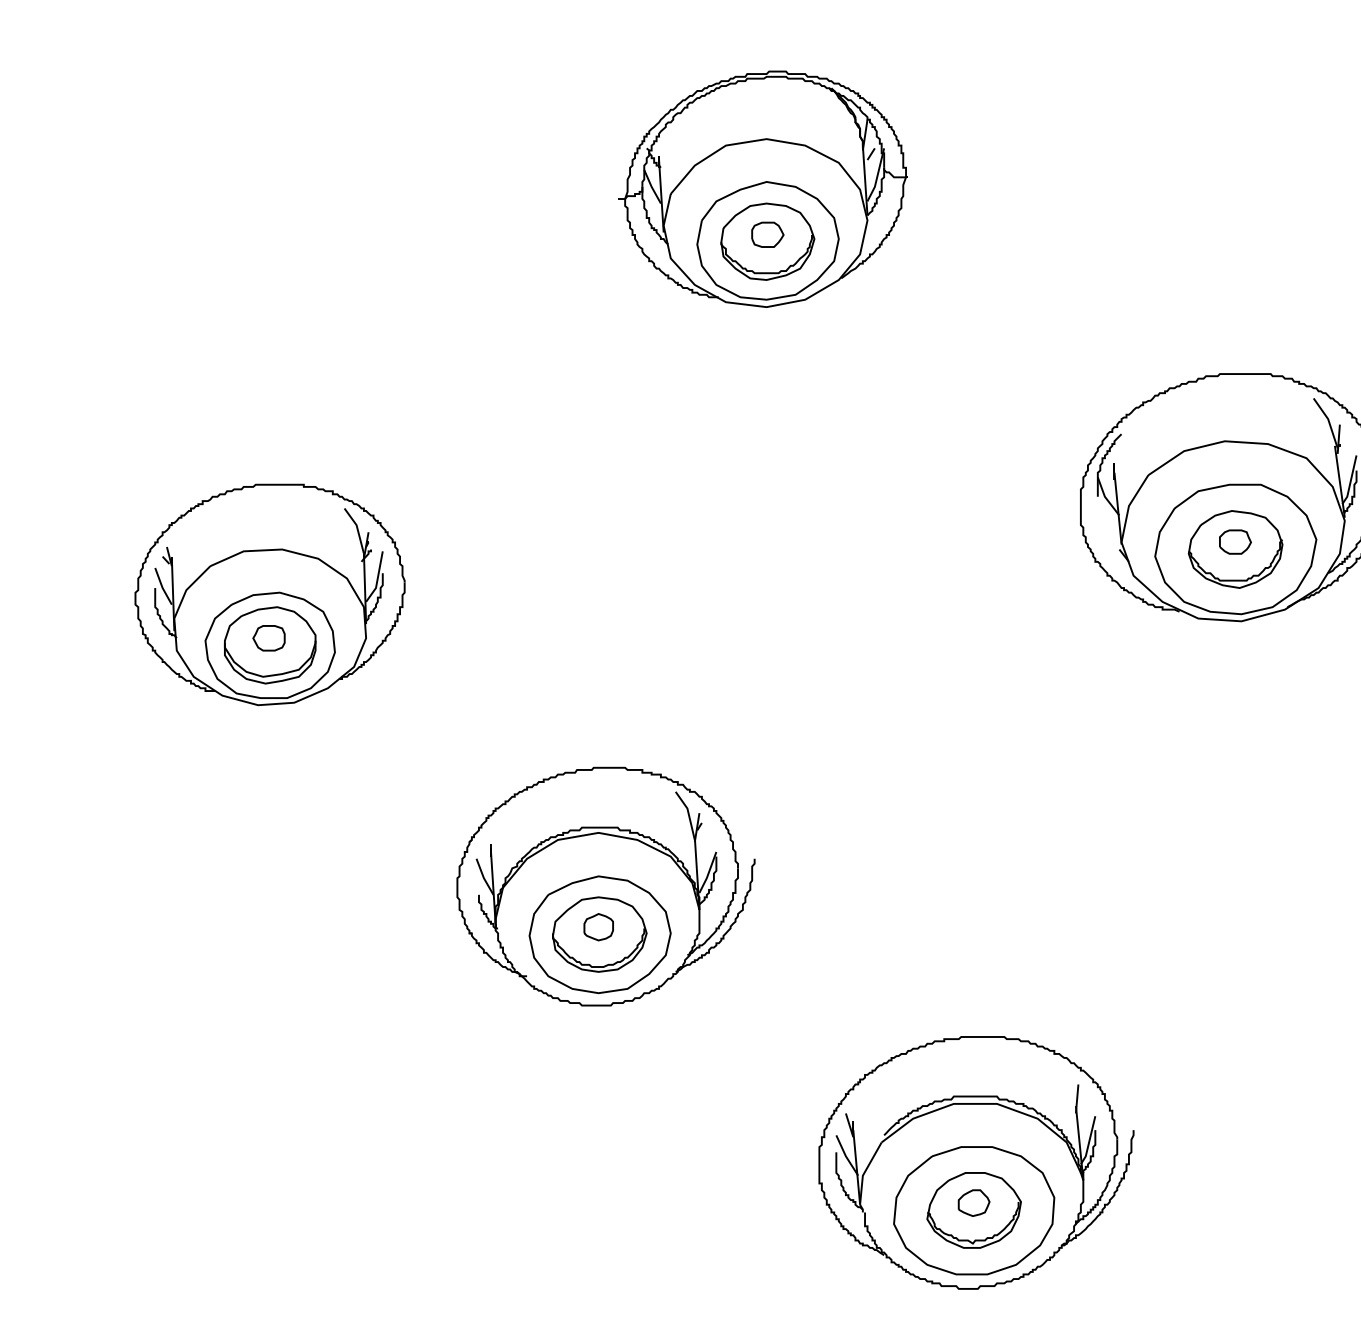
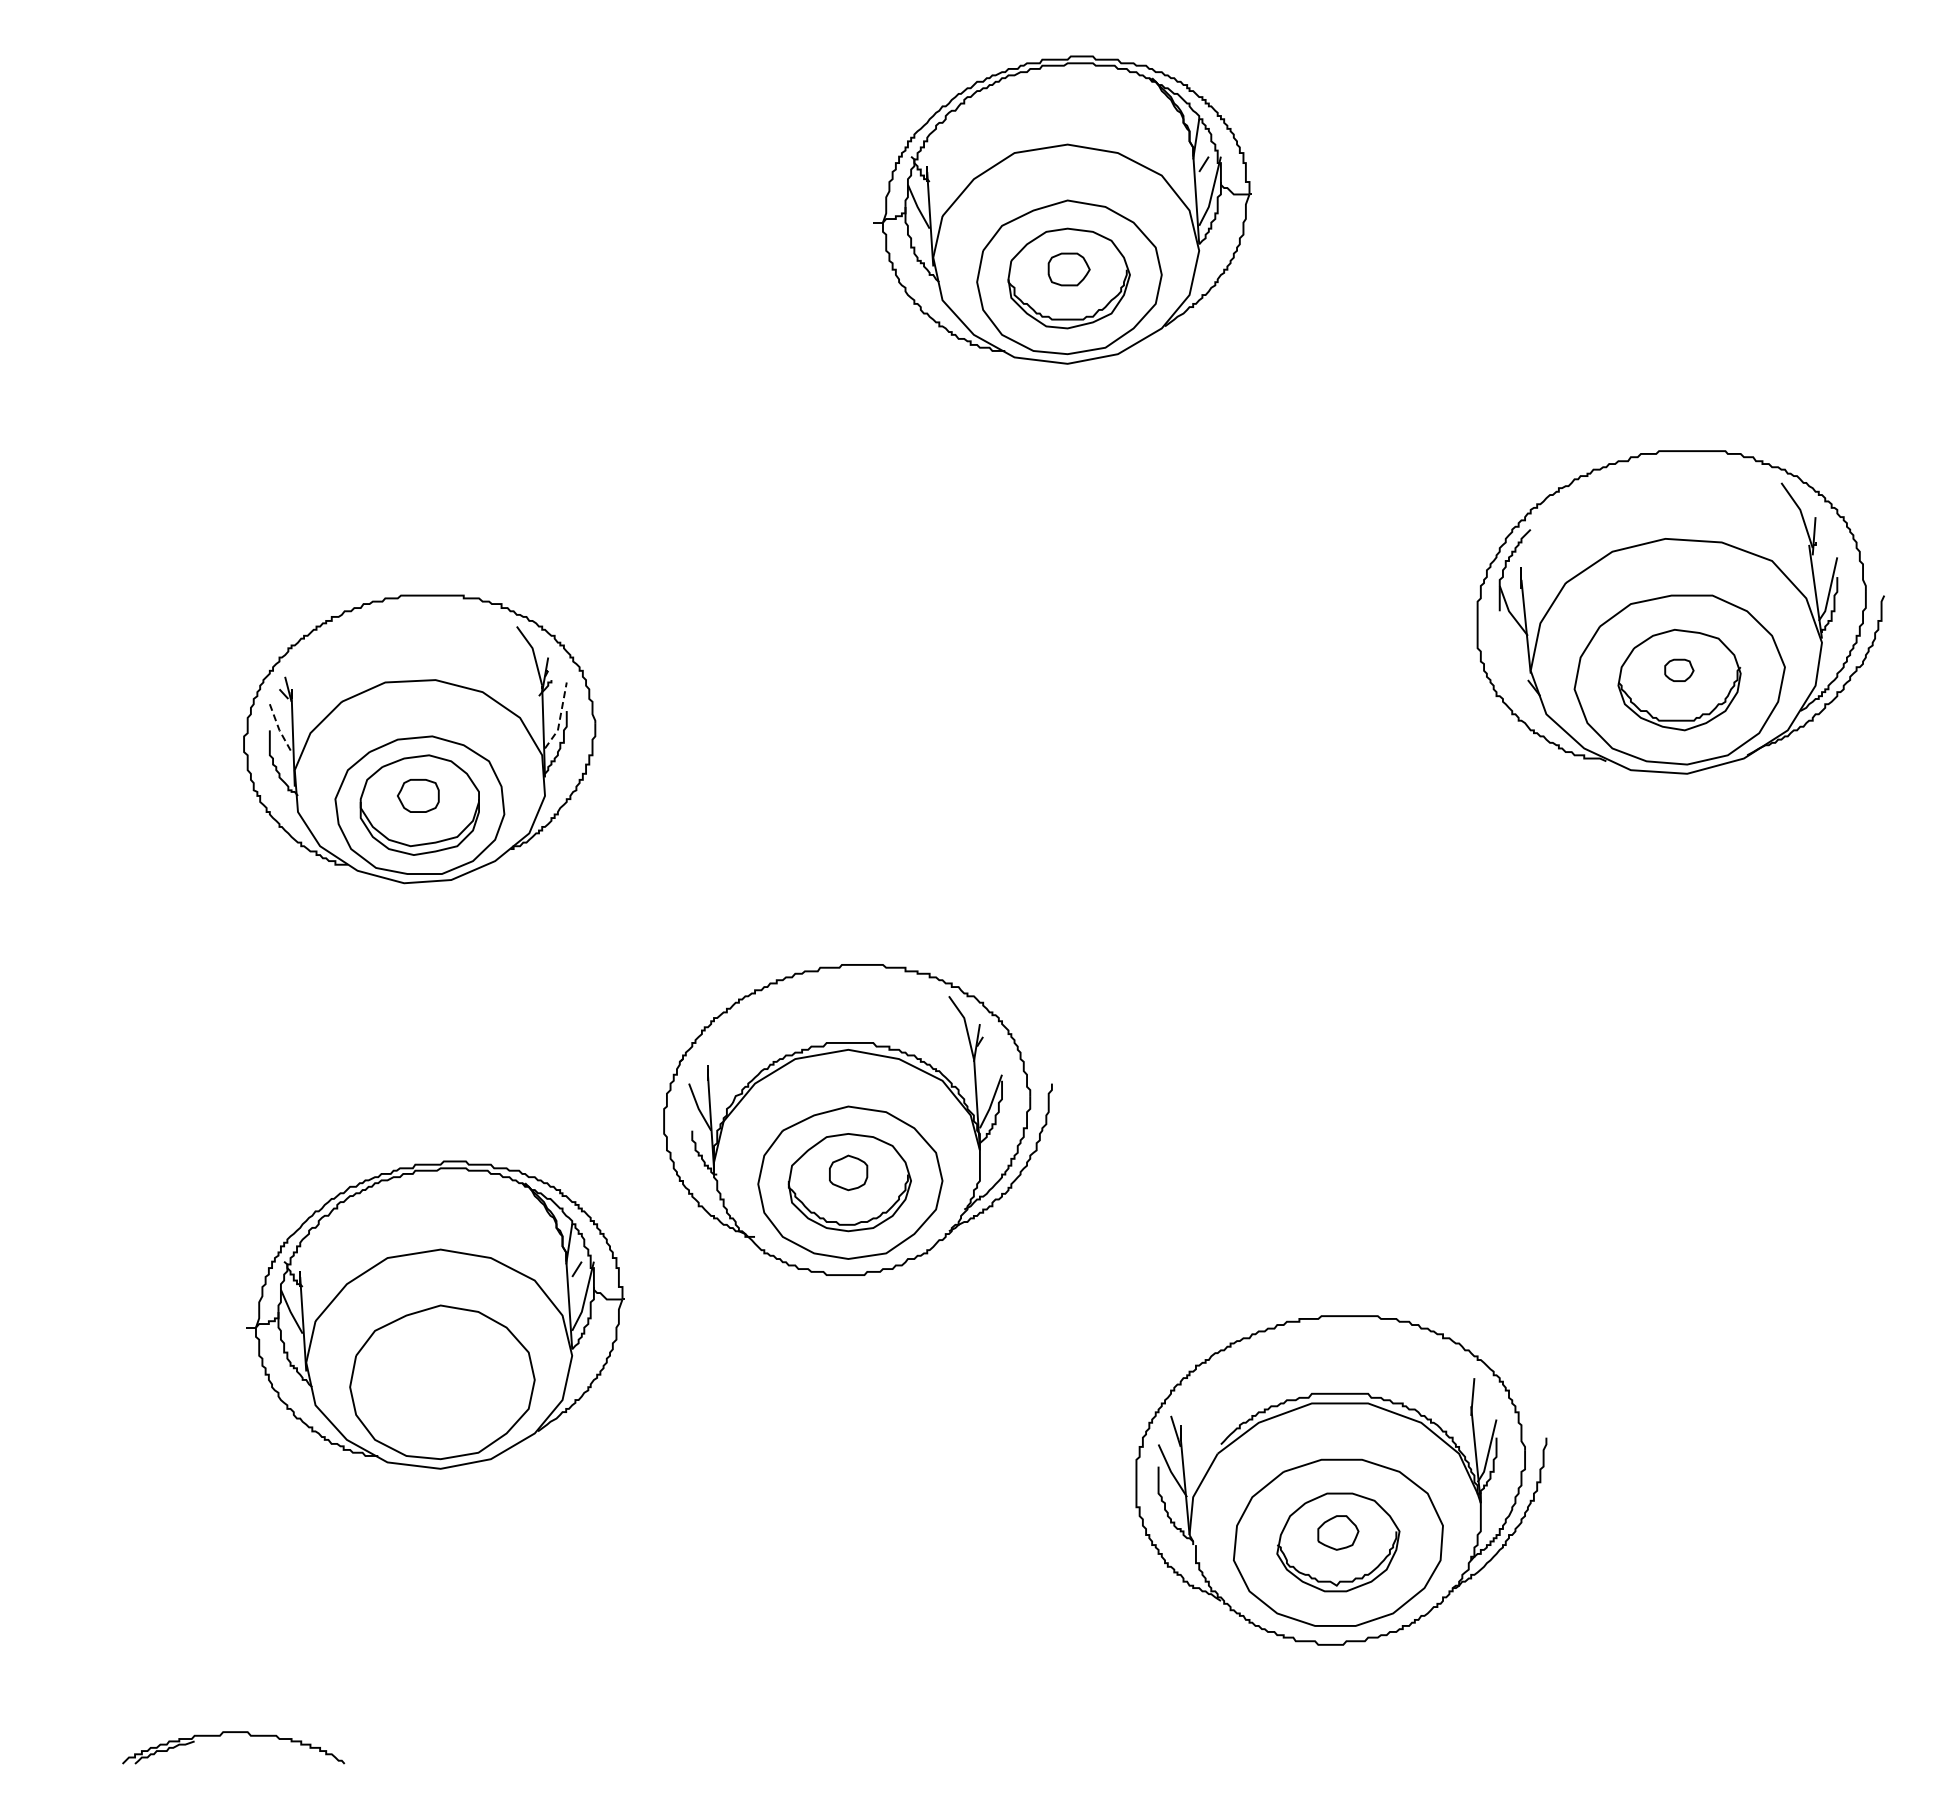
part: (1235, 542) -> (1679, 670), size x0.7
line: (377, 578) -> (560, 717), solid -> dashed
line: (162, 587) -> (279, 729), solid -> dashed
part: (282, 1035) -> (435, 1314), added

